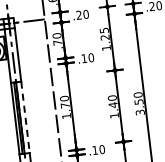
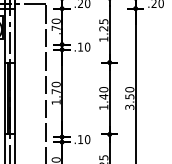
line: (25, 117) -> (15, 98), dashed -> solid

